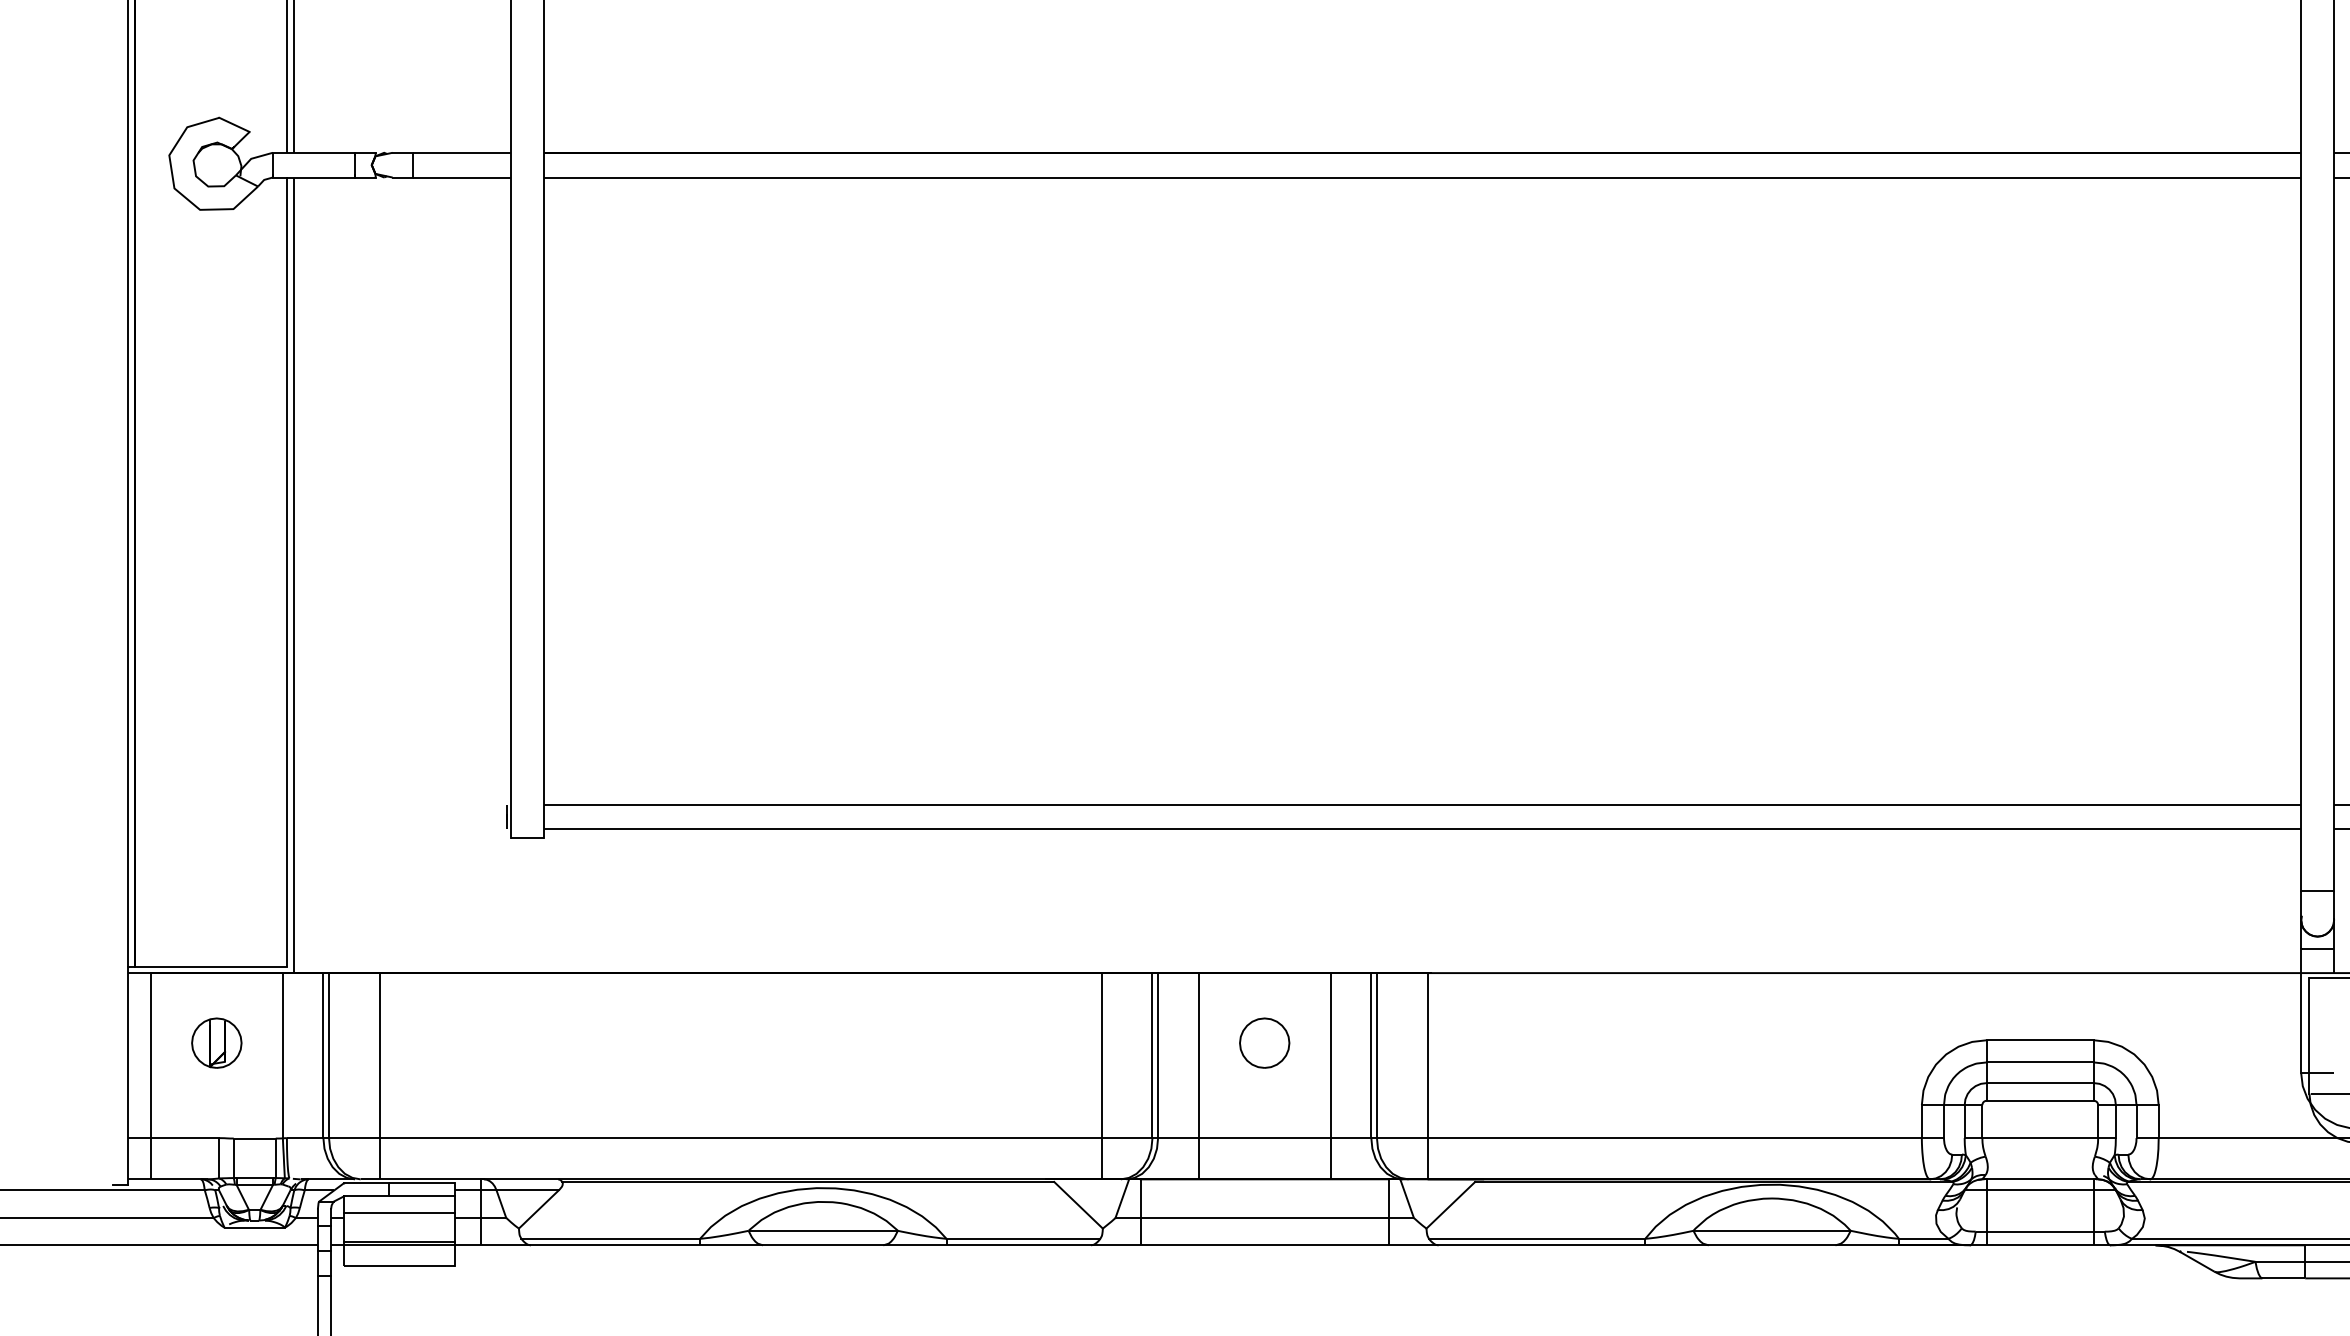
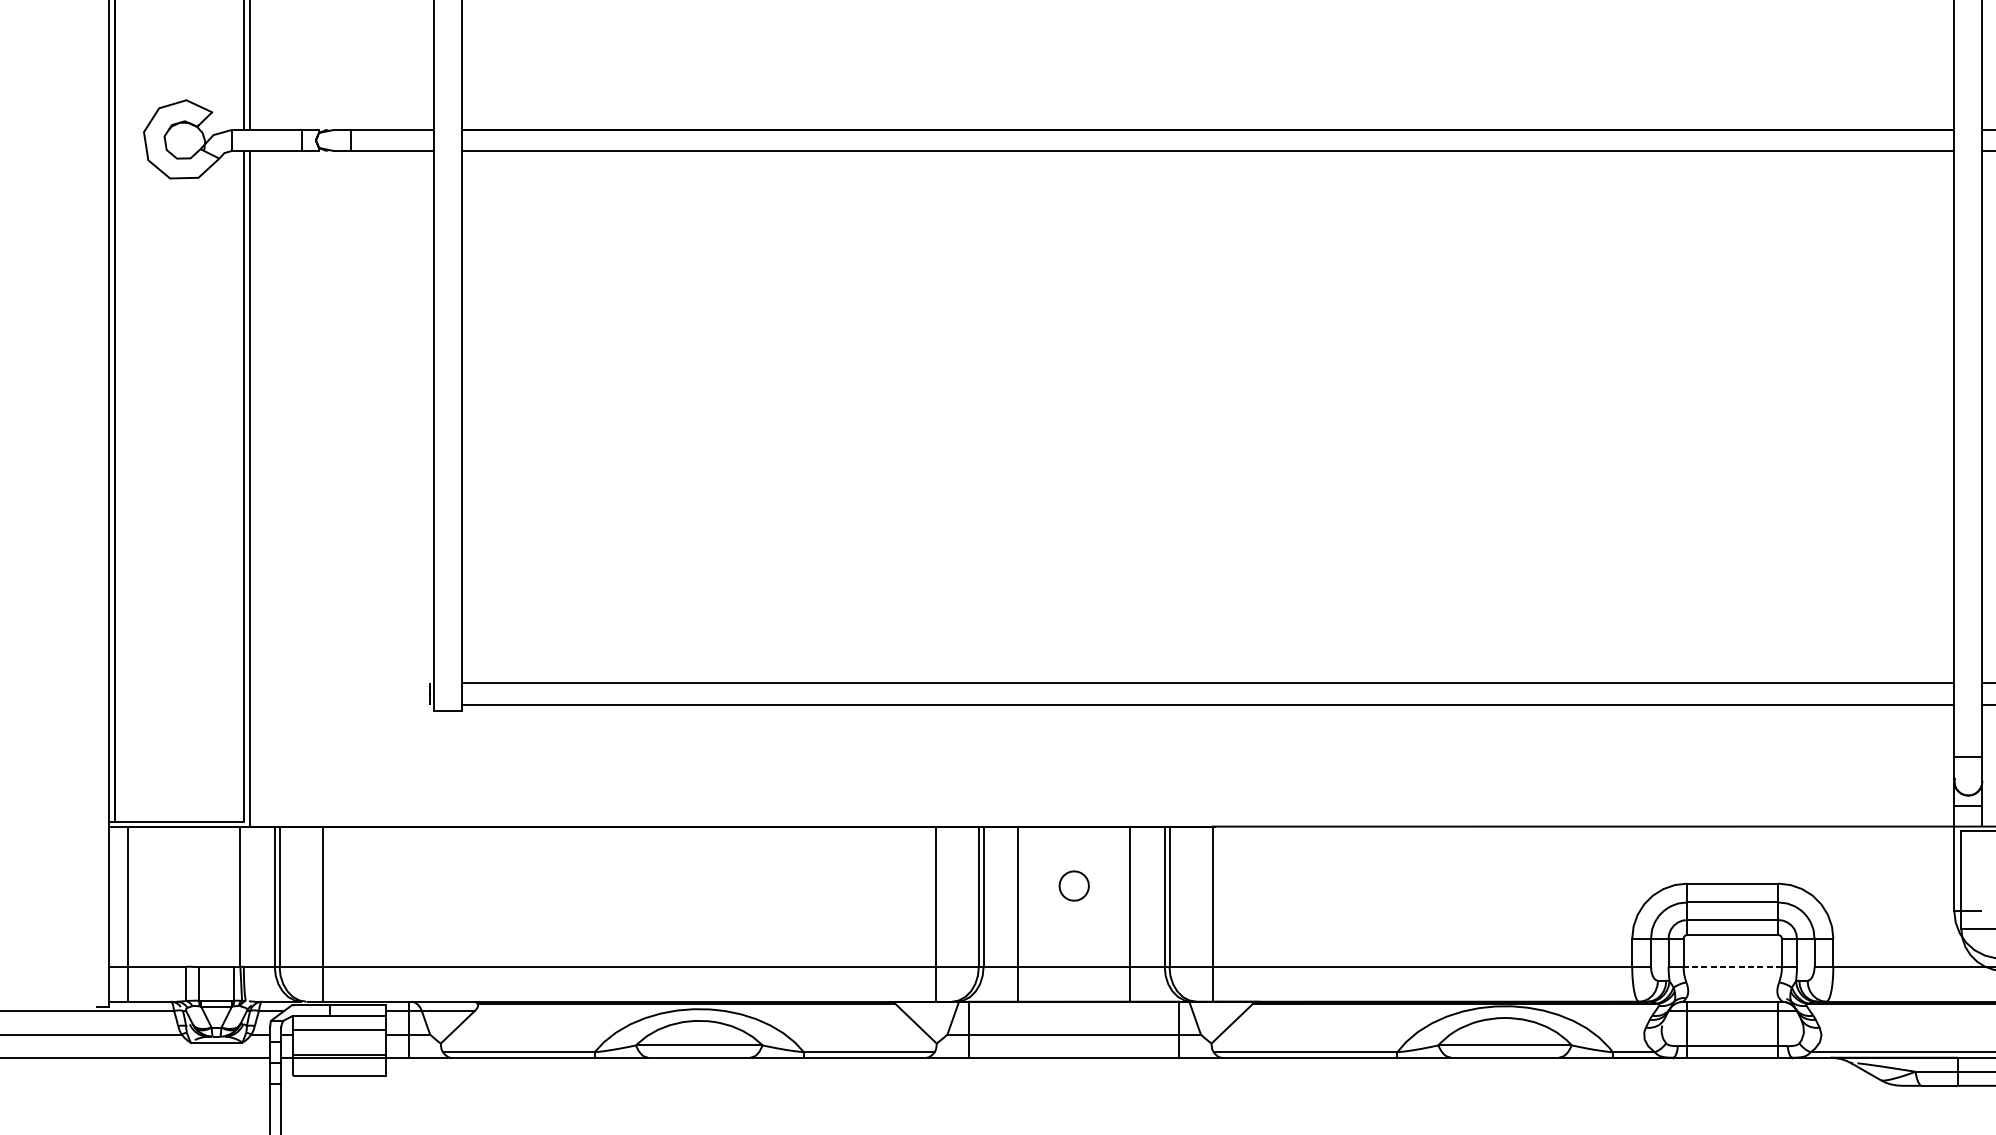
part: (216, 1042) -> (184, 885), removed
part: (1264, 1042) -> (1074, 885), size x0.7
line: (2040, 1138) -> (1732, 967), solid -> dashed

